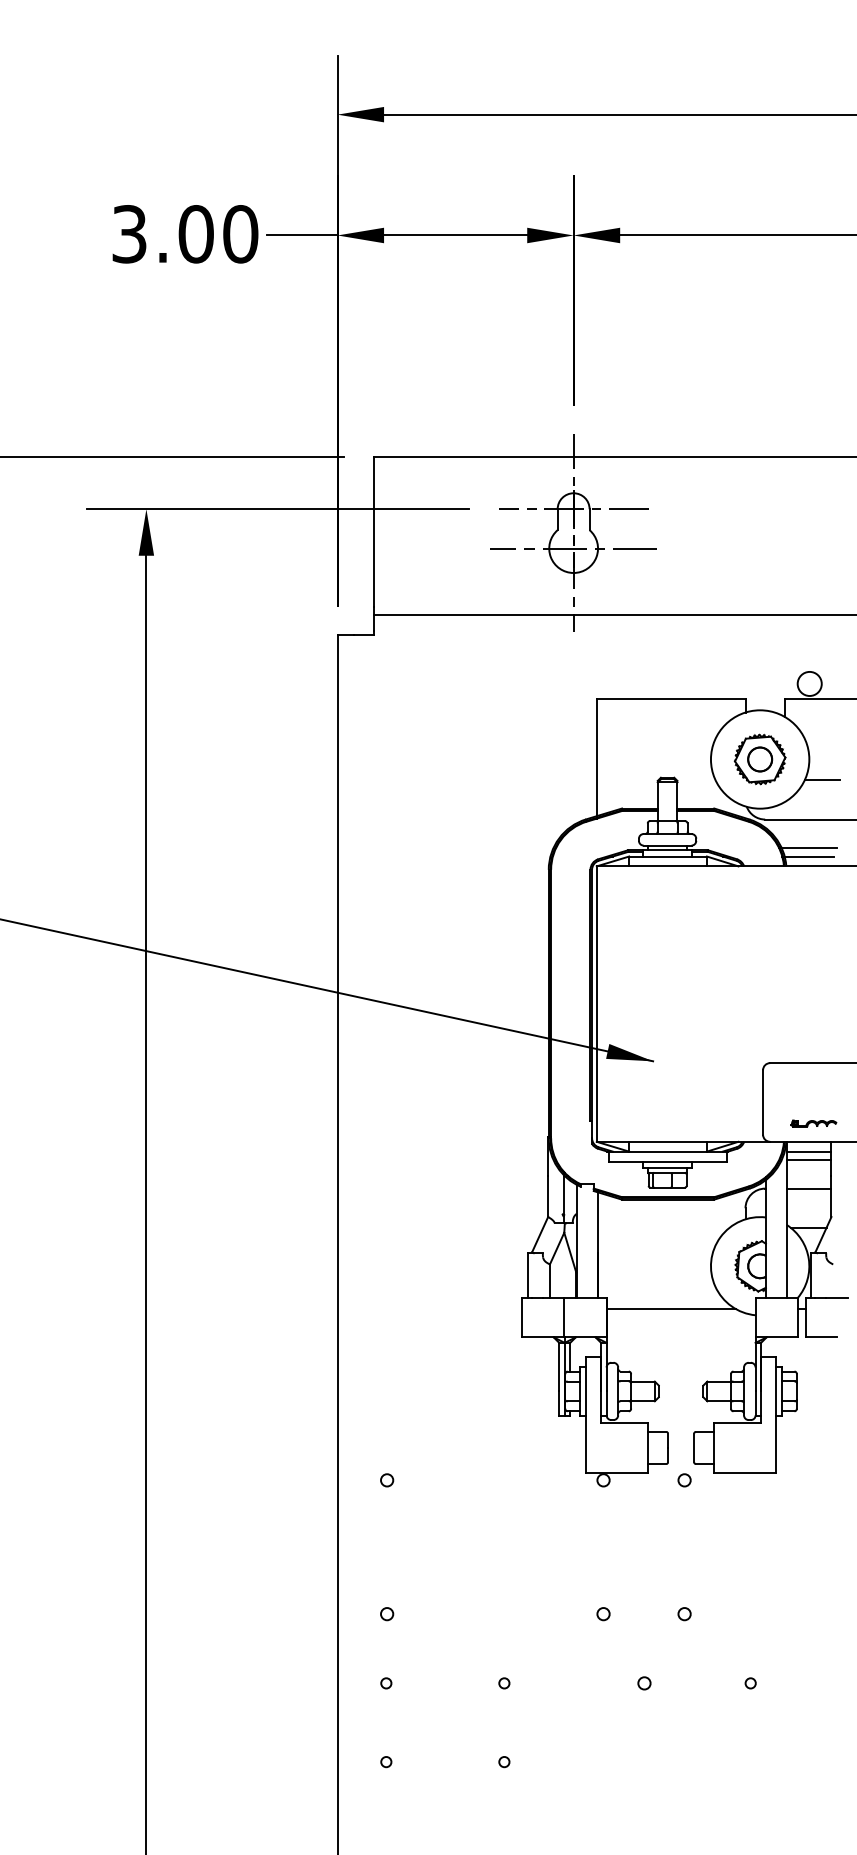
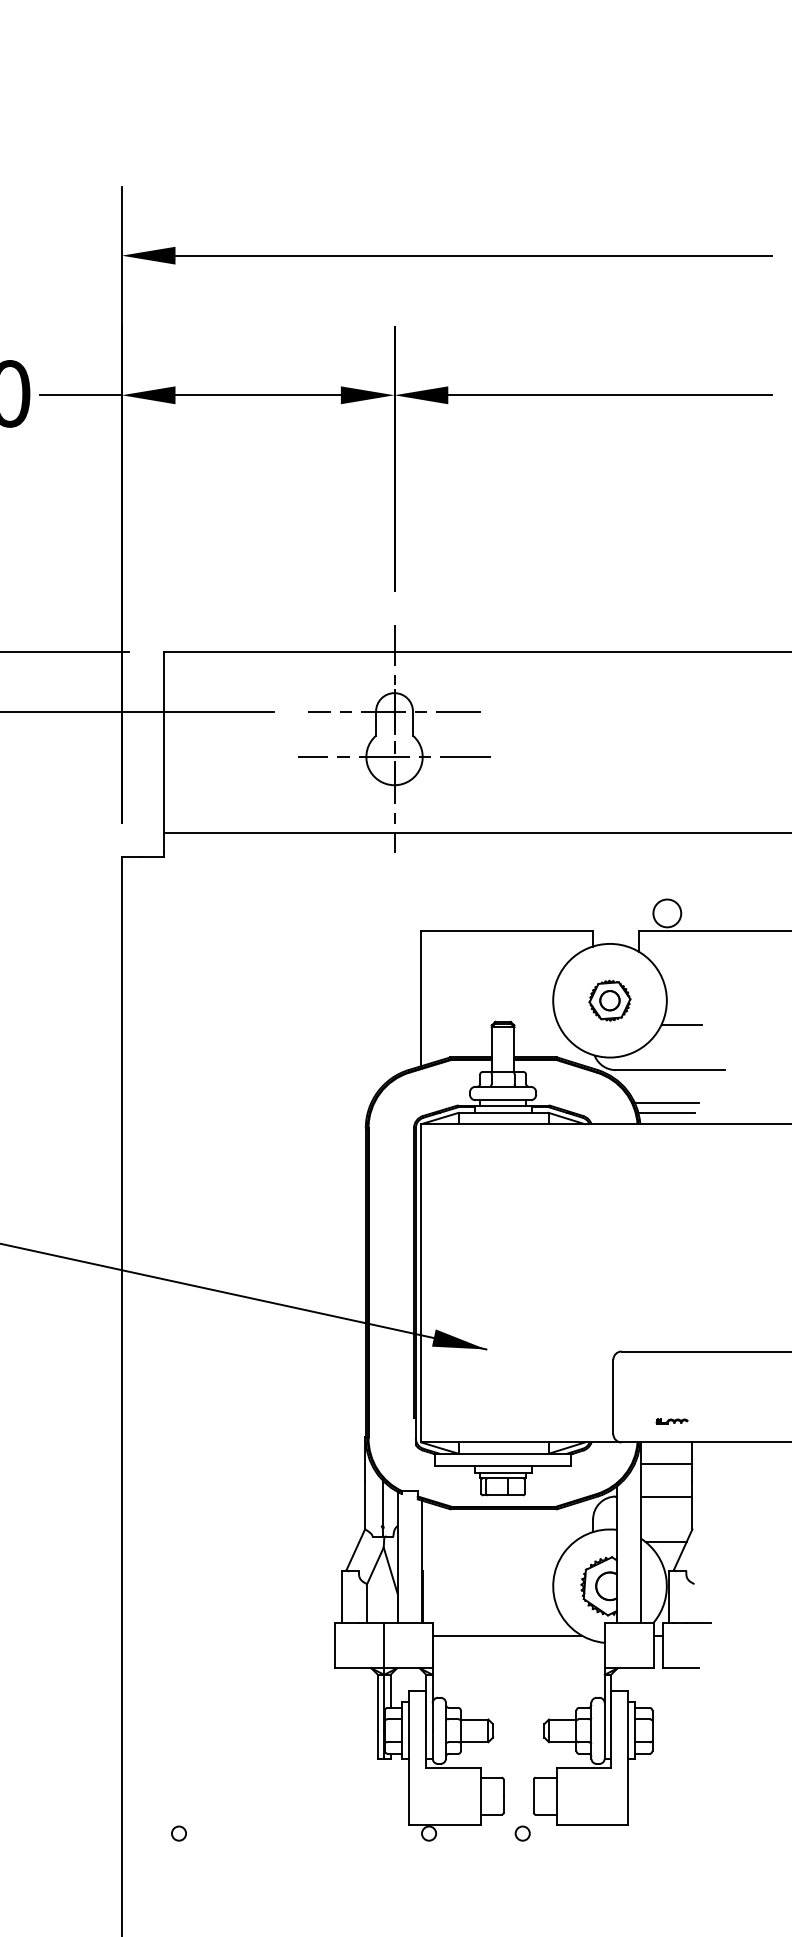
part: (759, 759) -> (609, 1000), size x0.7
part: (813, 1123) -> (671, 1421), size x0.6
line: (808, 1151) -> (665, 1453), removed

